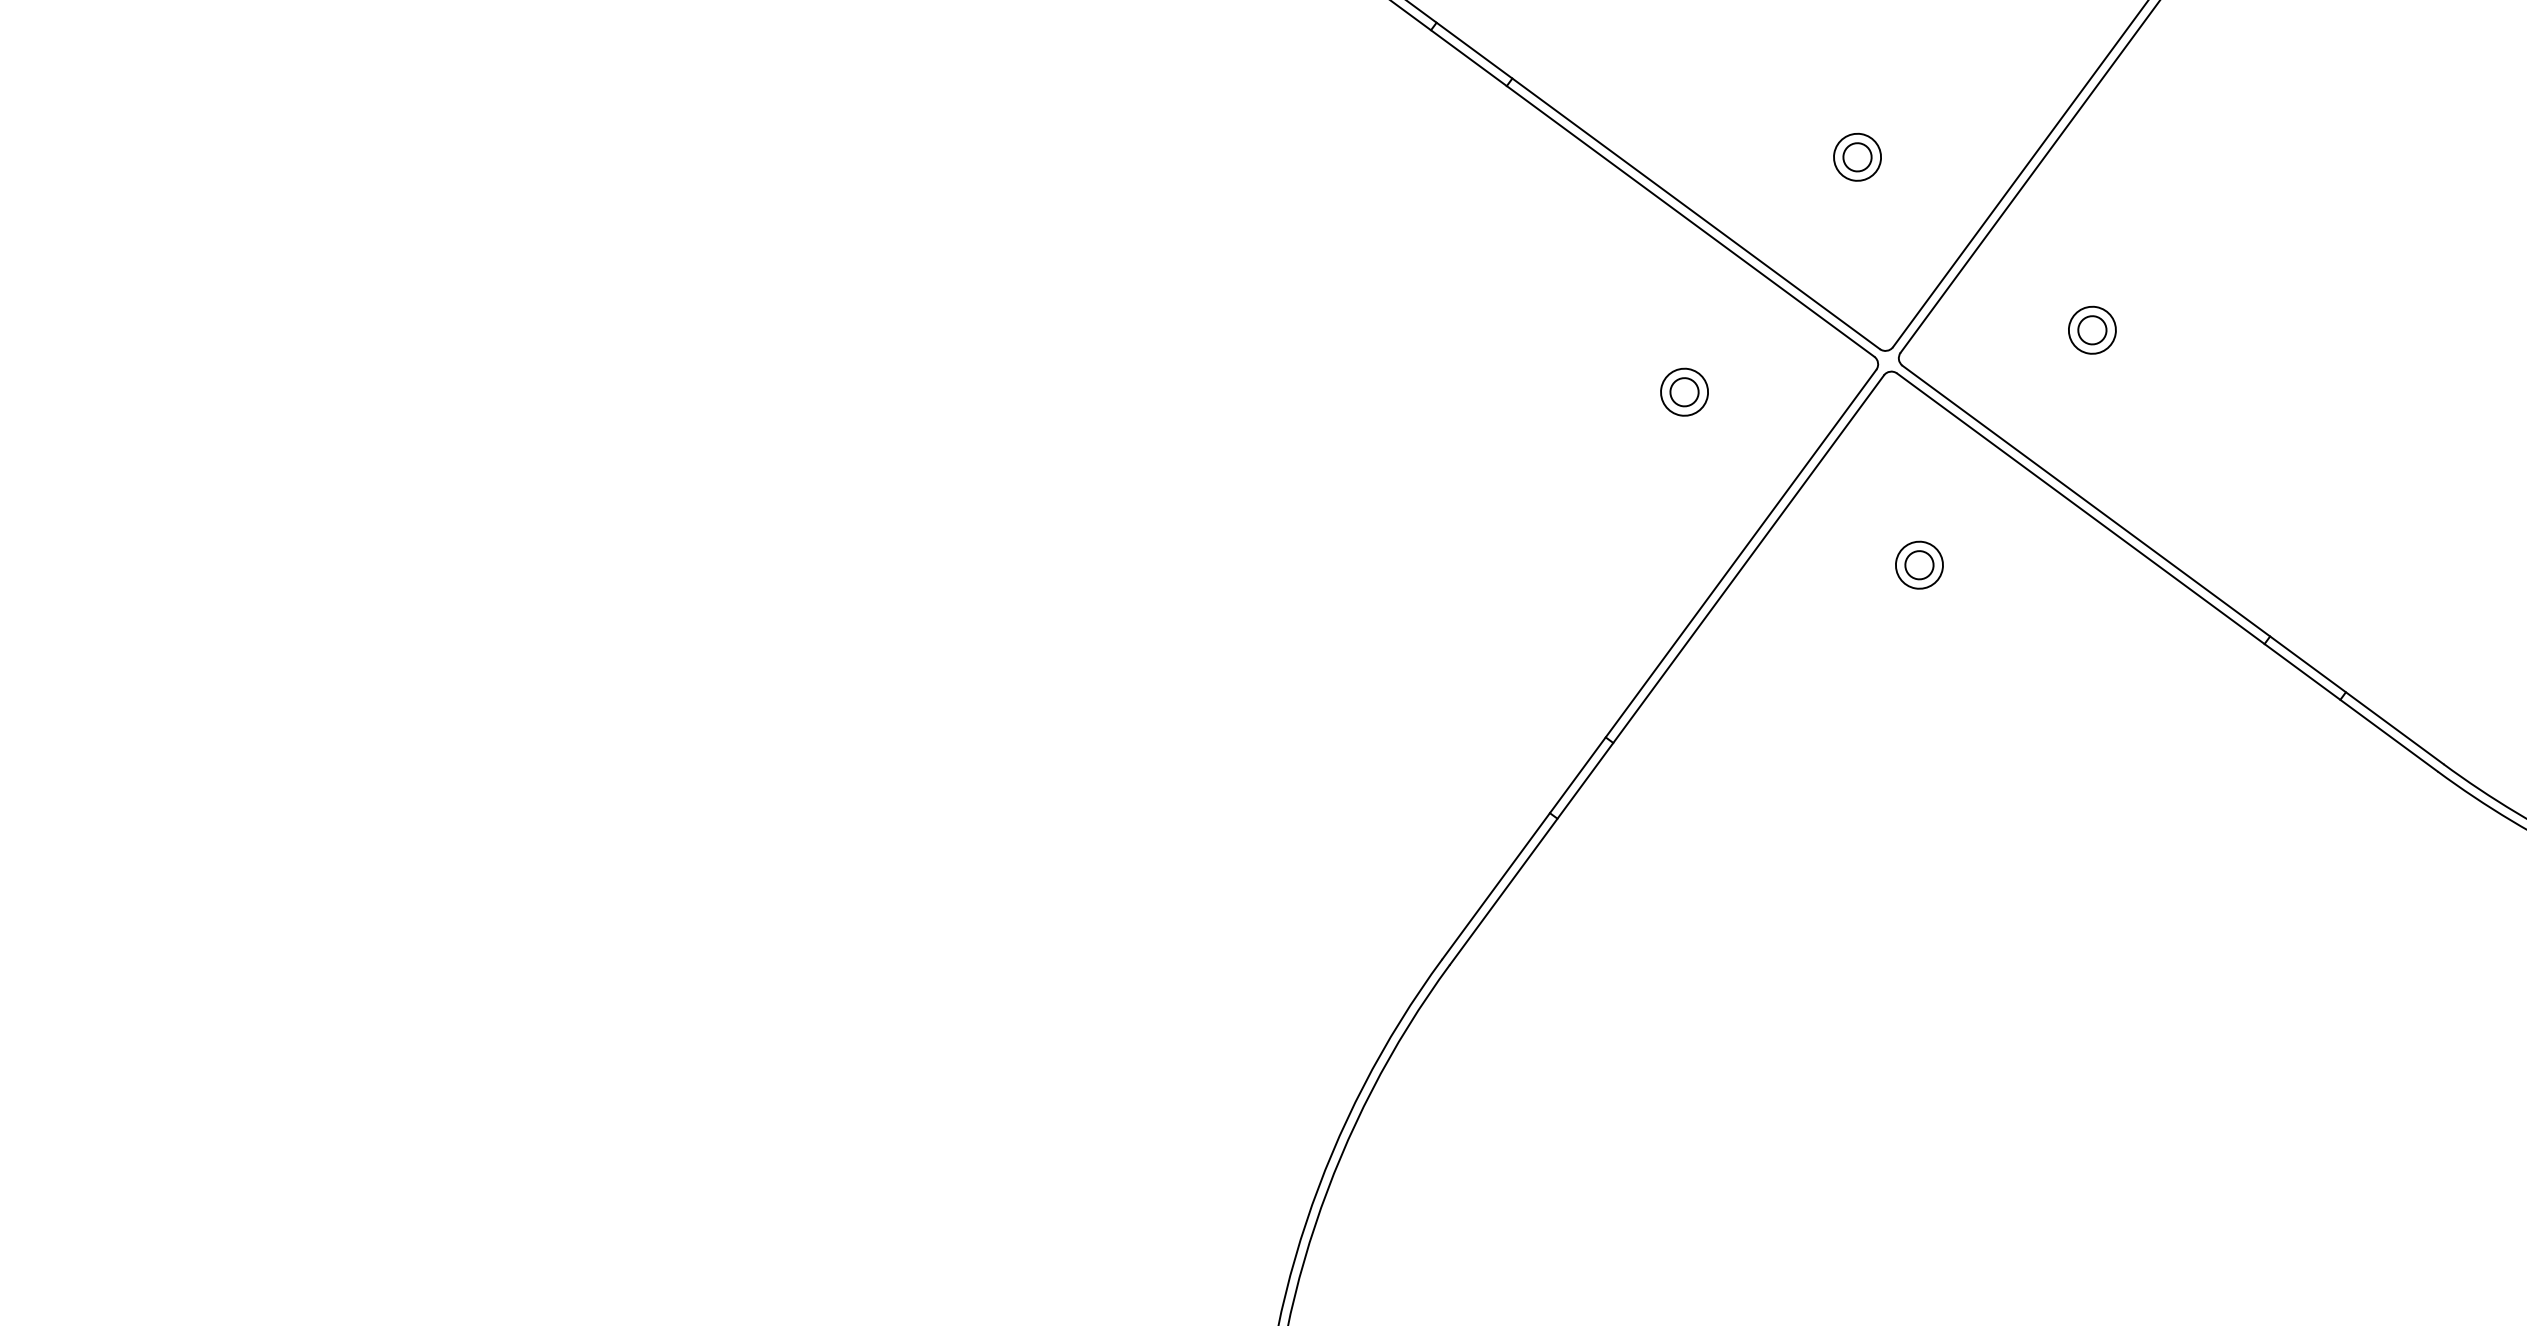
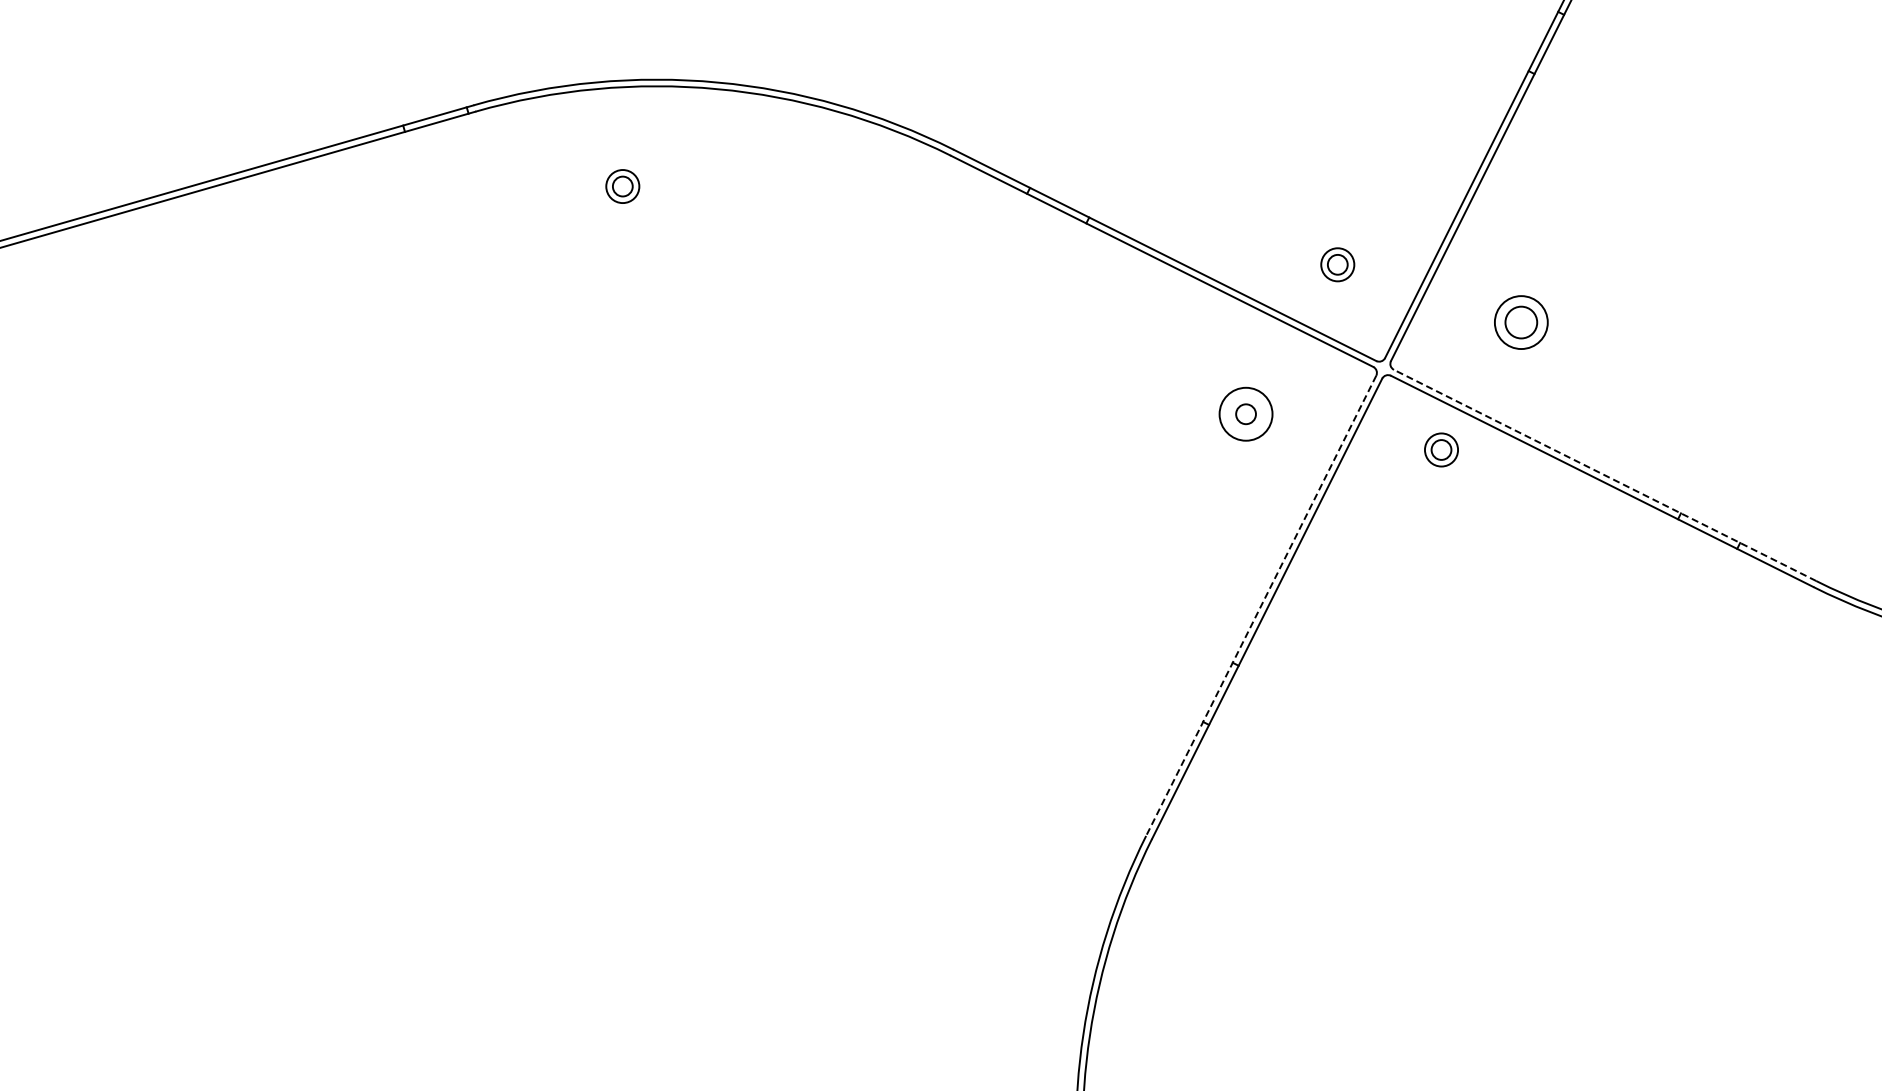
part: (1857, 156) -> (1337, 264), moved
part: (2091, 330) -> (1520, 322), size x1.6
circle: (1683, 391) -> (1245, 413), size x1.6
part: (1919, 564) -> (1441, 449), moved
line: (2172, 564) -> (1604, 475), solid -> dashed
line: (1658, 665) -> (1260, 606), solid -> dashed

